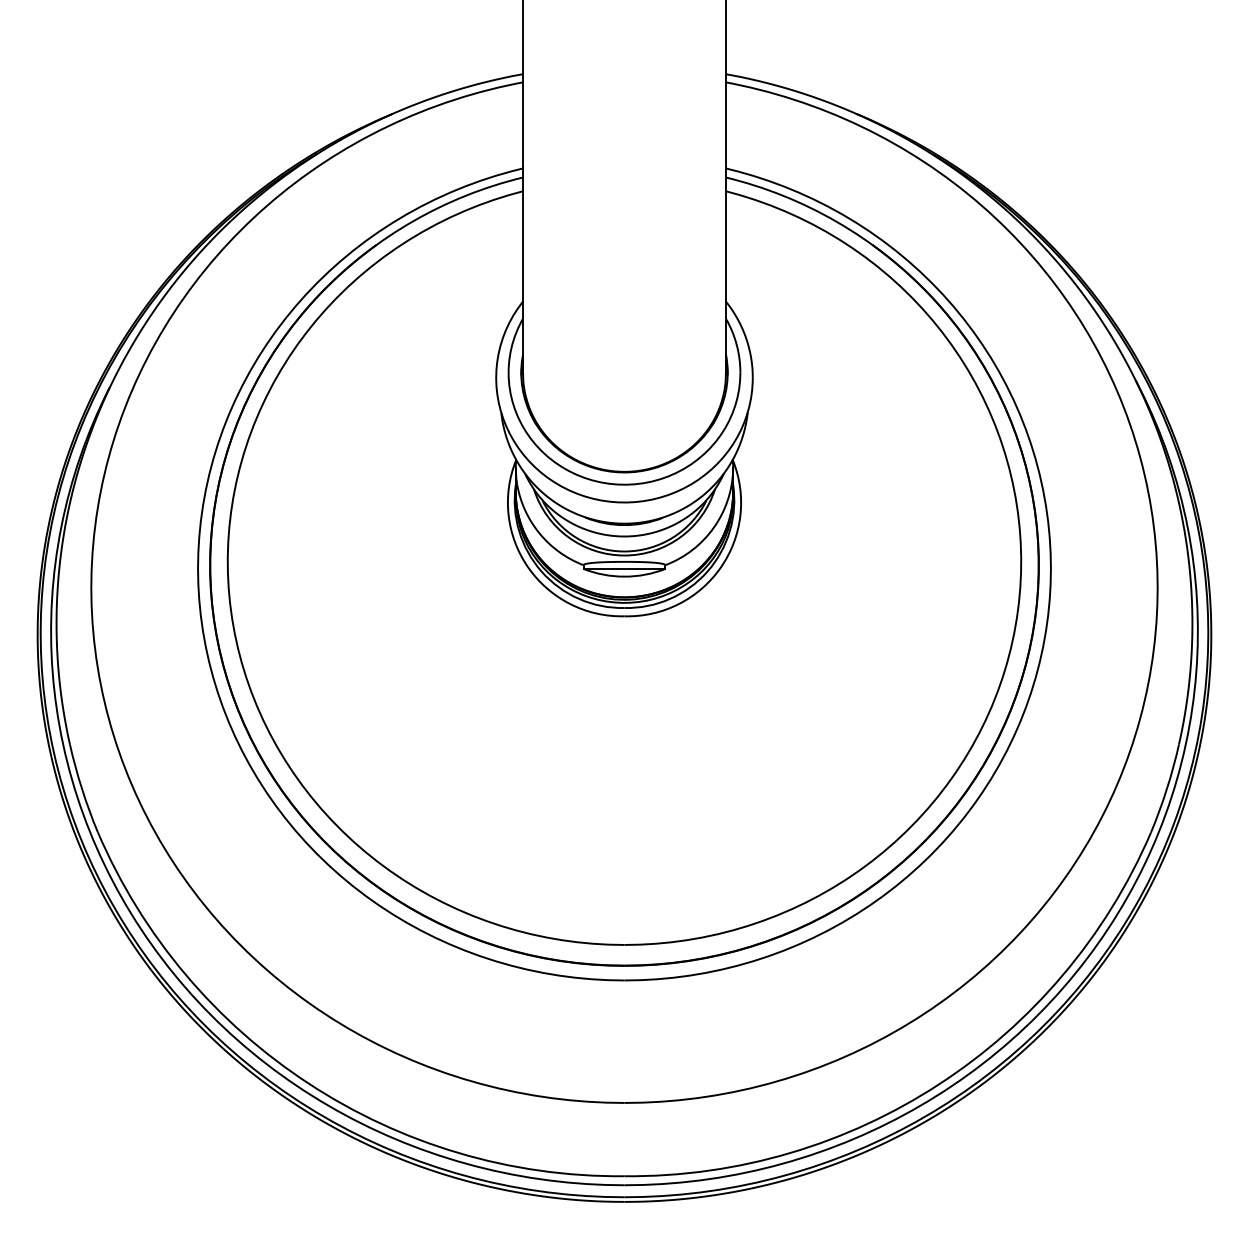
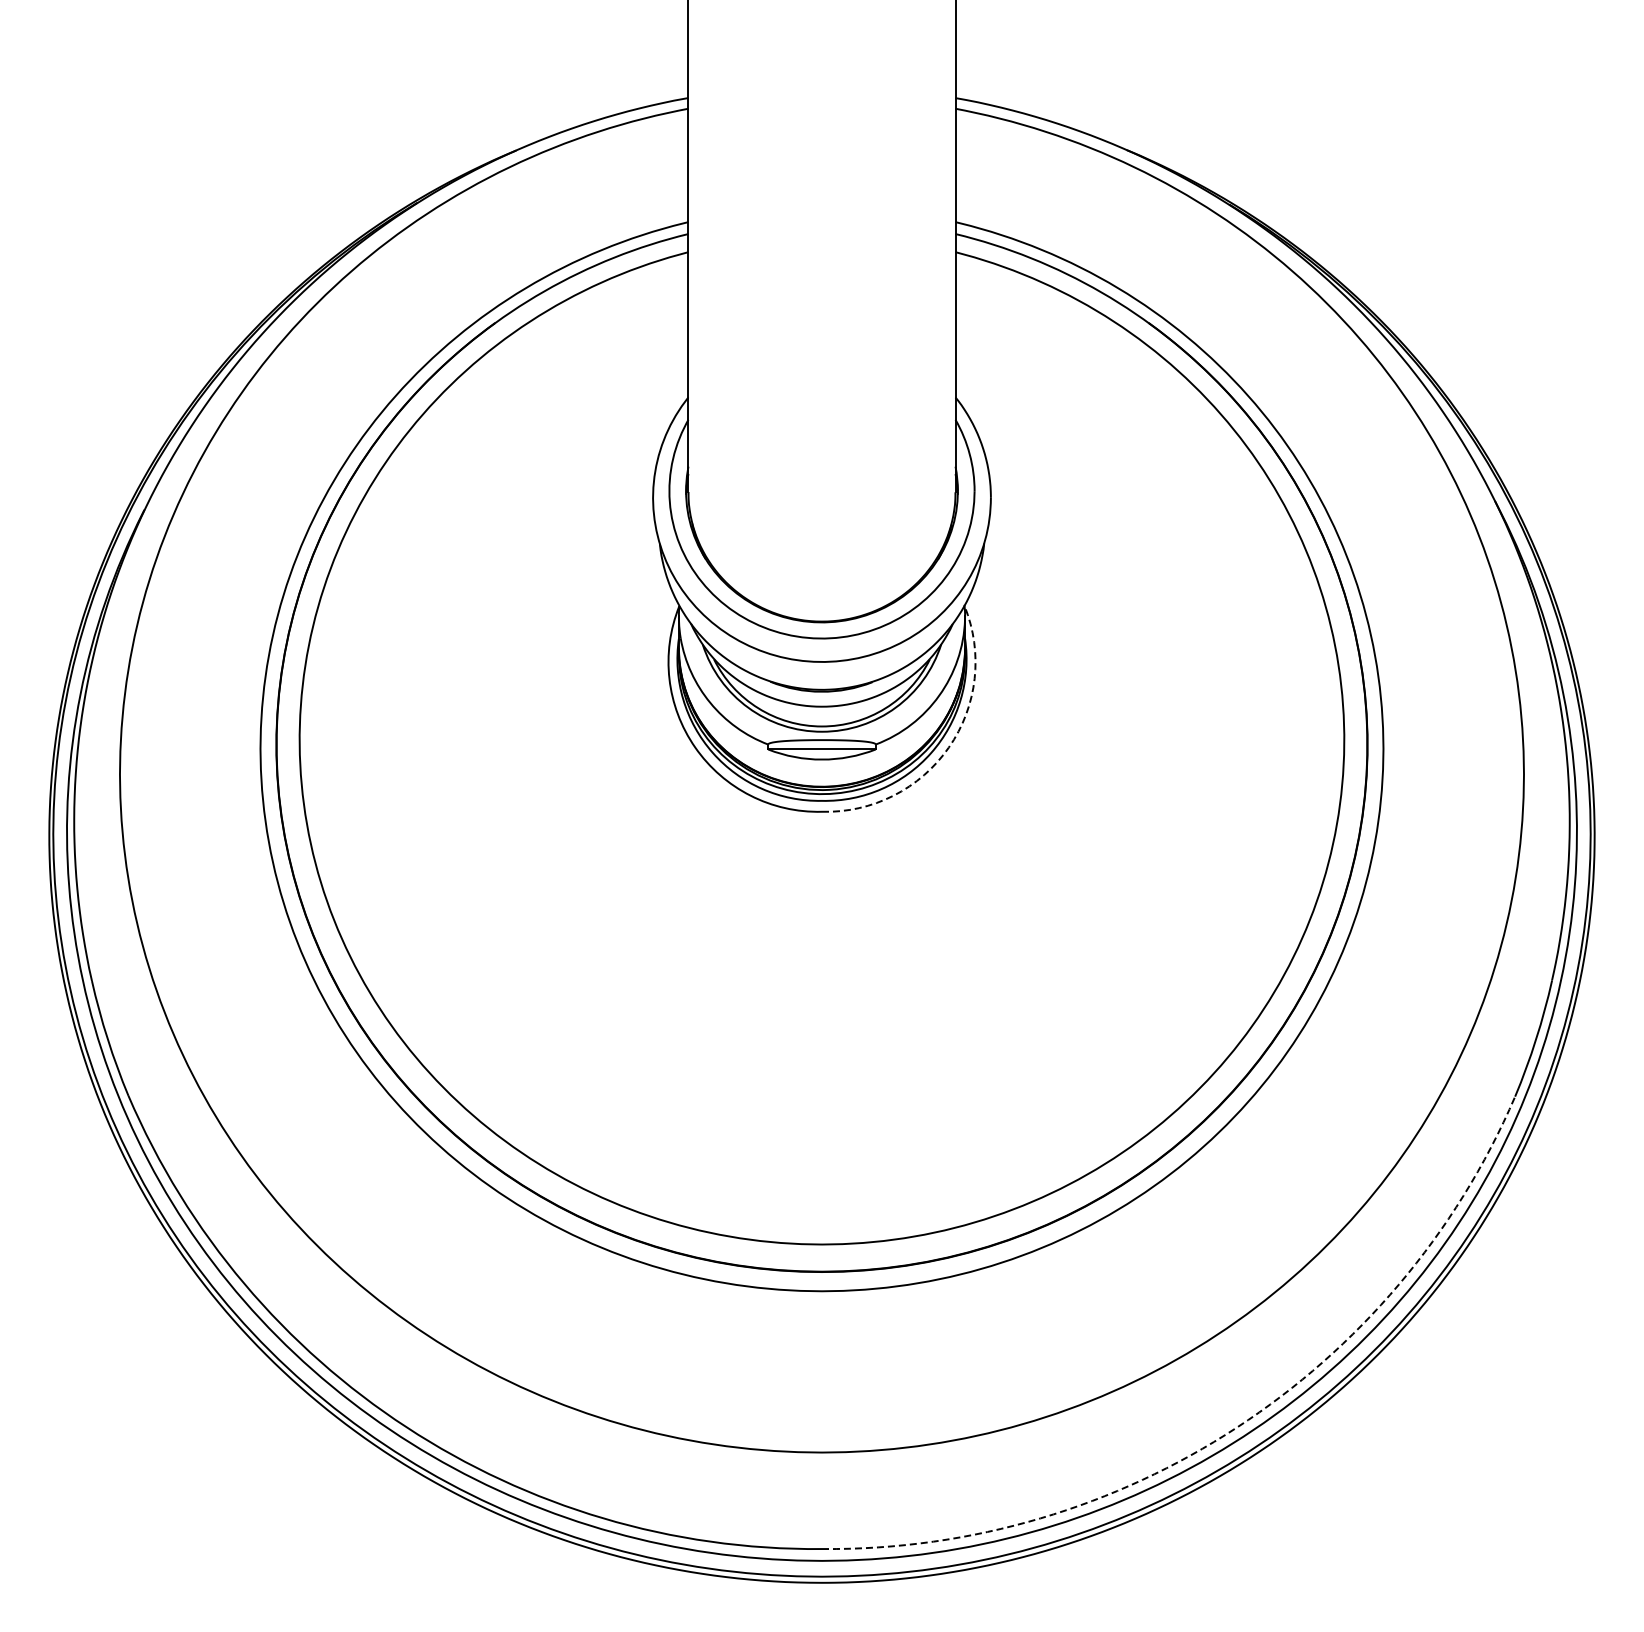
arc: (720, 567) -> (948, 747), solid -> dashed
arc: (939, 1083) -> (1236, 1427), solid -> dashed

